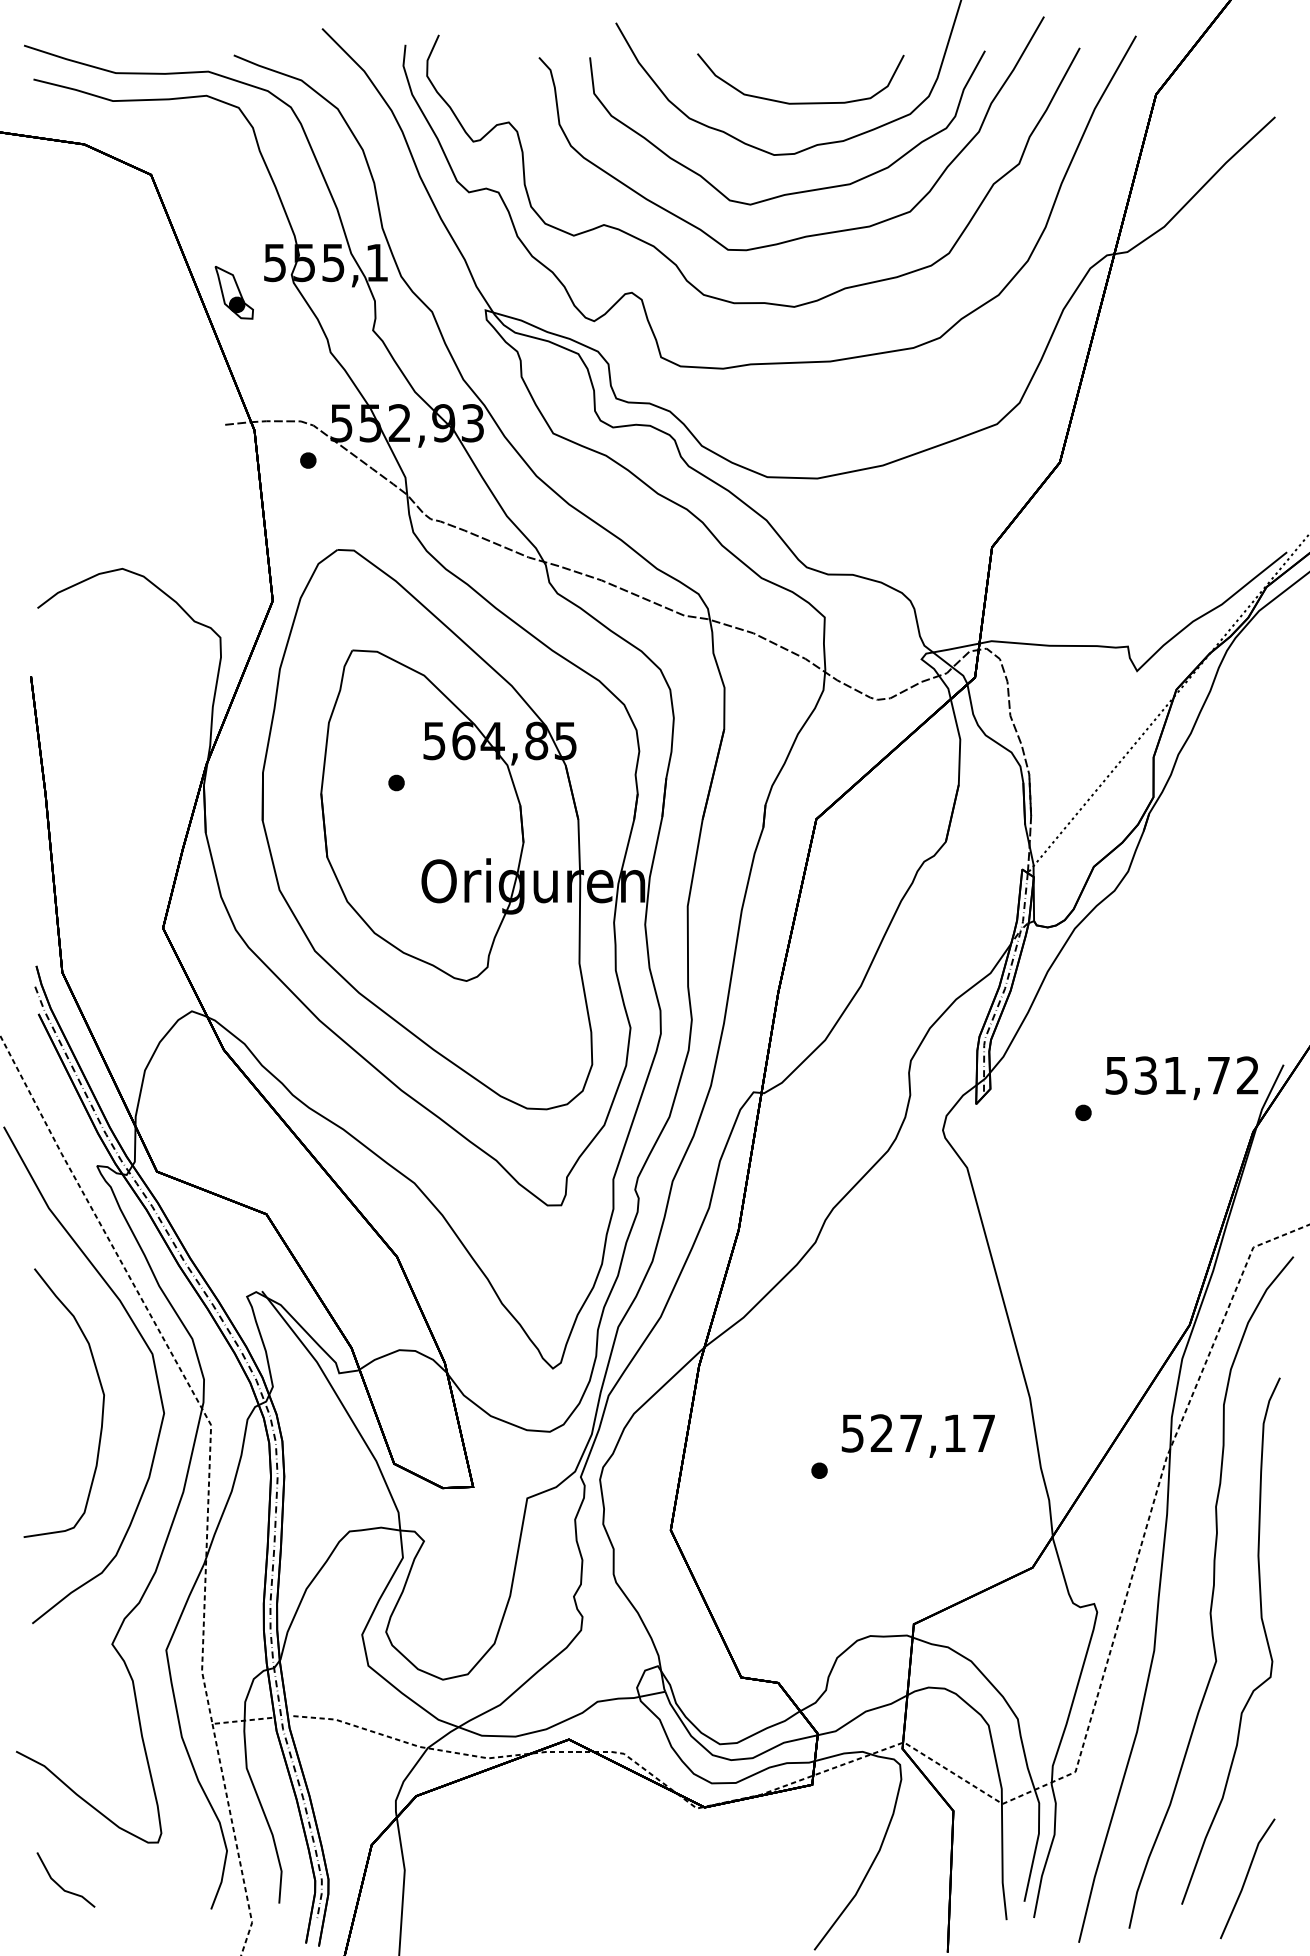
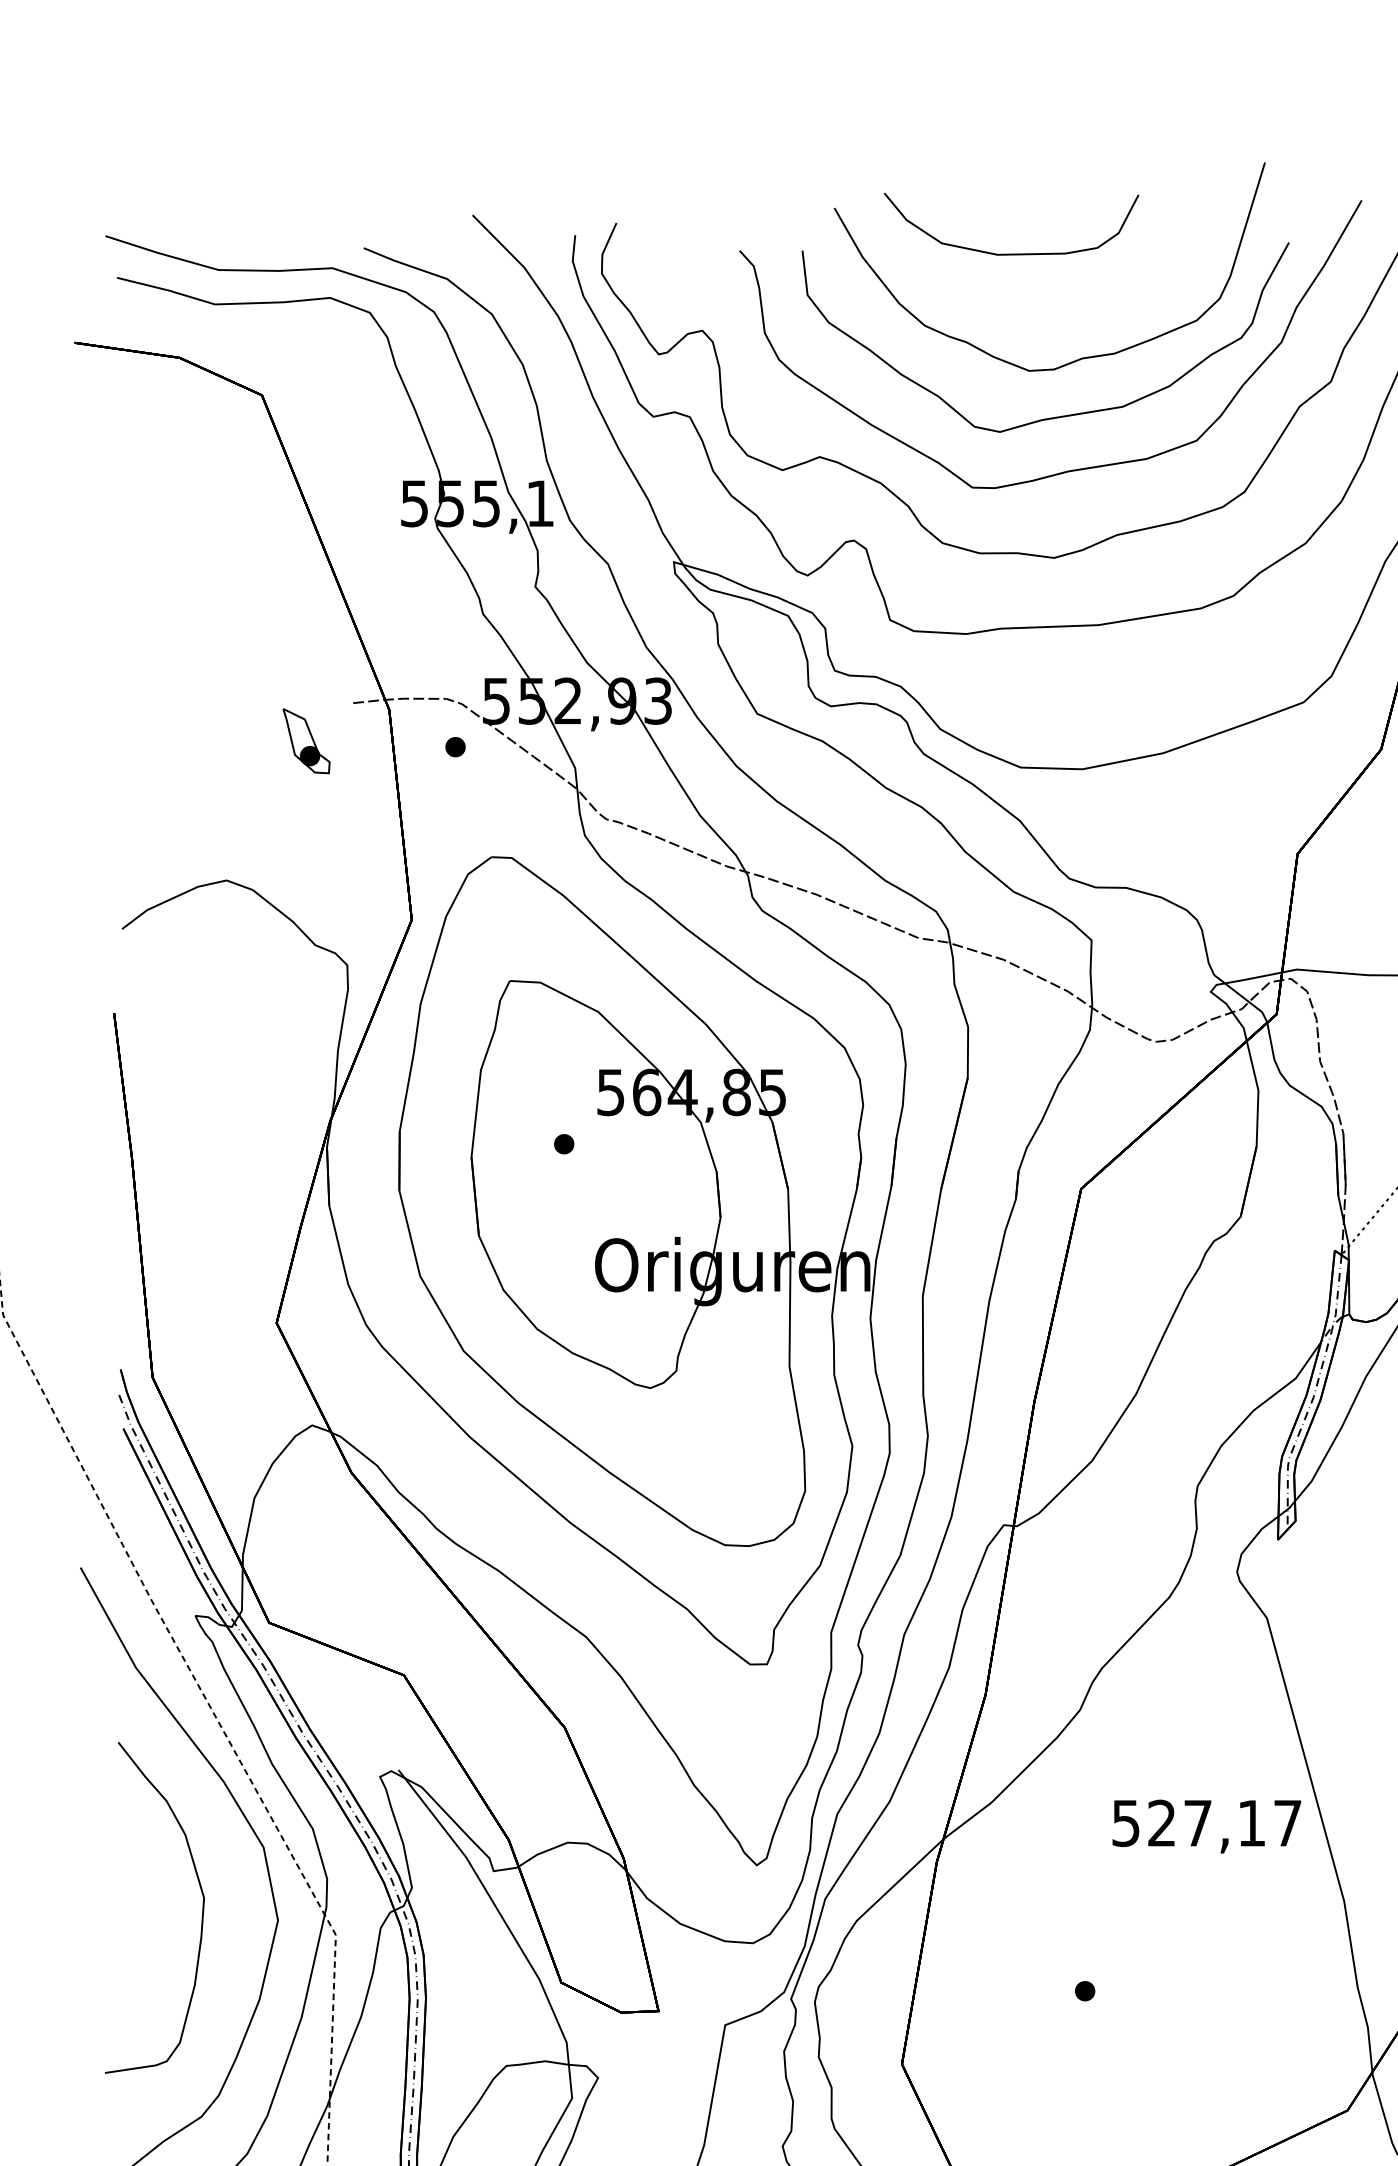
curve: (800, 102) -> (1011, 253), moved
part: (233, 292) -> (305, 740), moved
text: (917, 1435) -> (1205, 1825), moved

